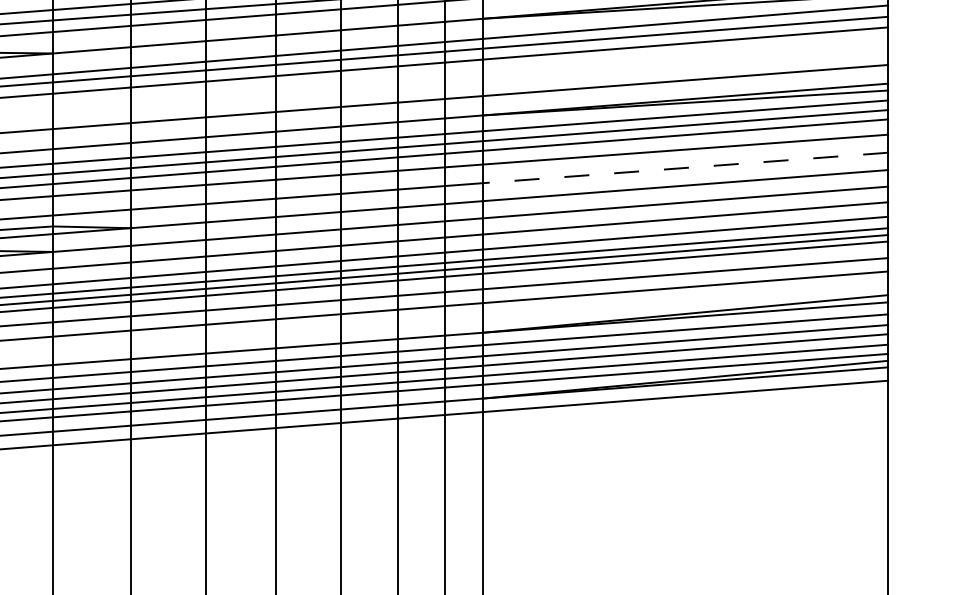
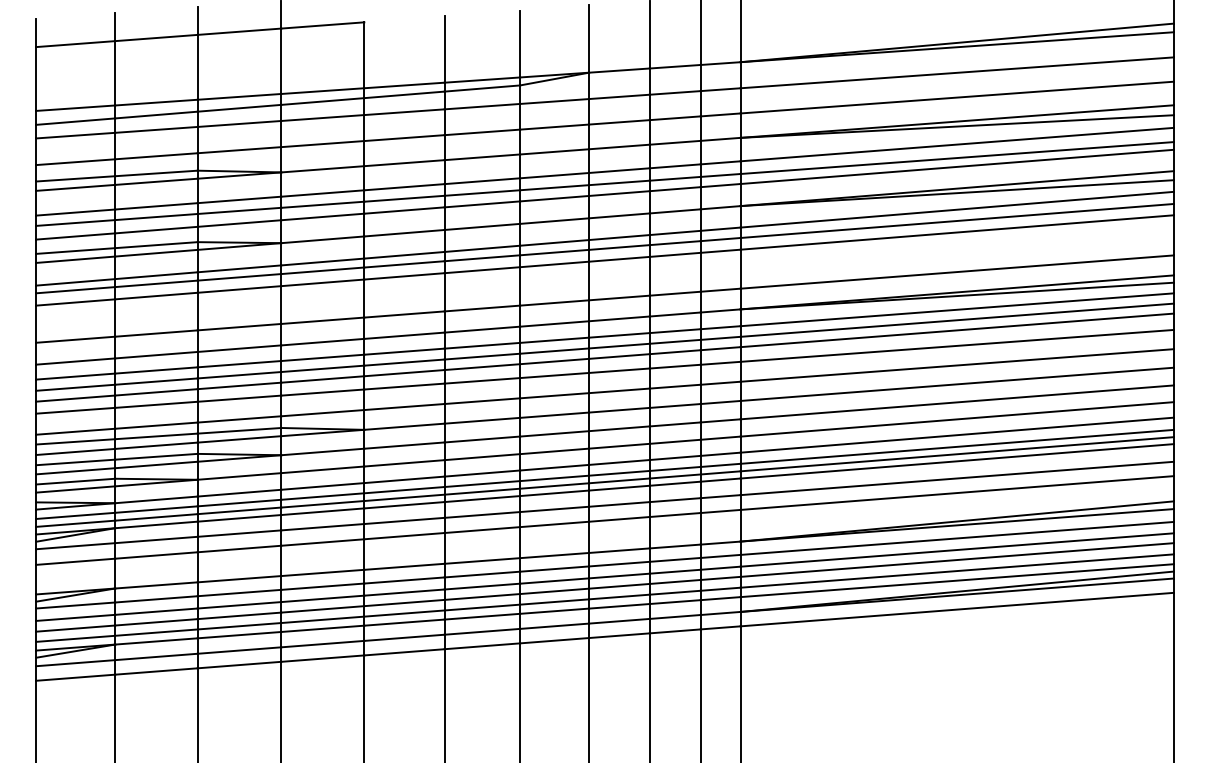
line: (684, 167) -> (956, 365), dashed -> solid

